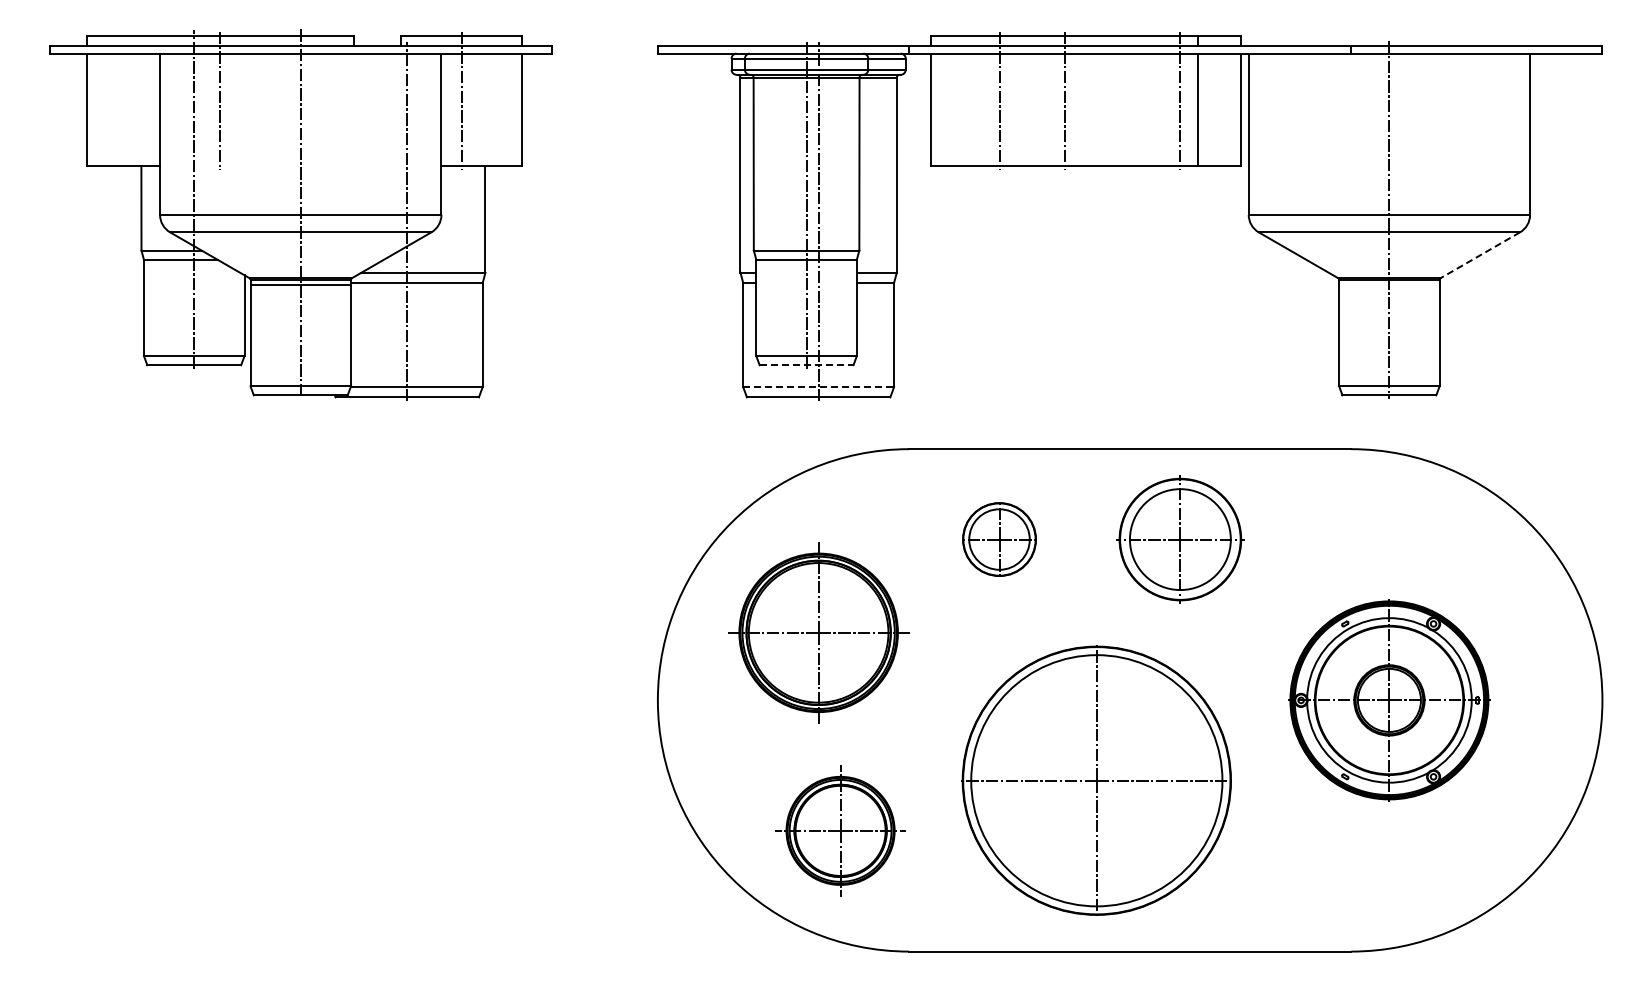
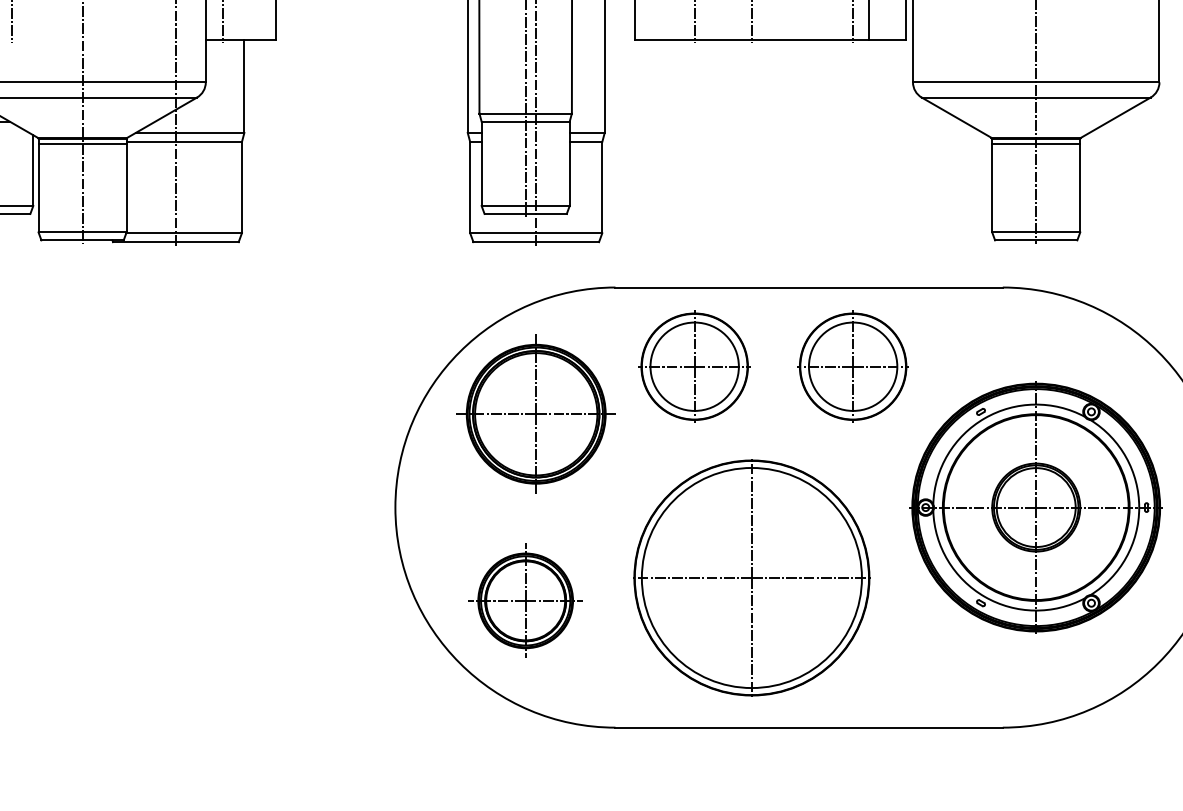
line: (1480, 255) -> (1116, 117), dashed -> solid
line: (1389, 284) -> (1036, 143), added
line: (806, 365) -> (525, 214), dashed -> solid
line: (819, 387) -> (536, 233), dashed -> solid
part: (999, 539) -> (694, 366), size x1.67
part: (818, 632) -> (536, 413), moved
part: (1389, 700) -> (1036, 507), size x1.43
part: (1096, 780) -> (751, 577), moved
part: (840, 830) -> (525, 600), moved

